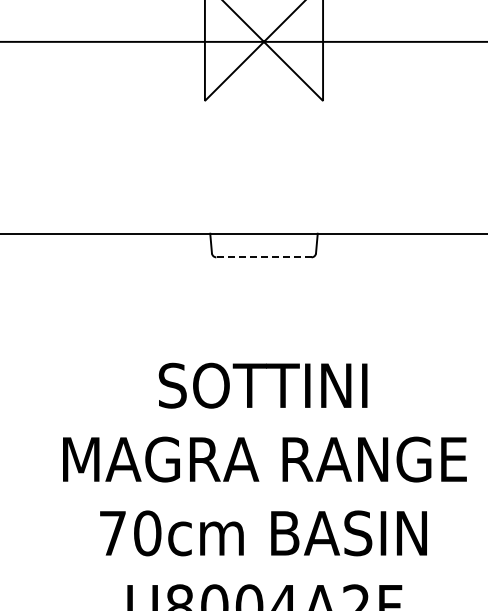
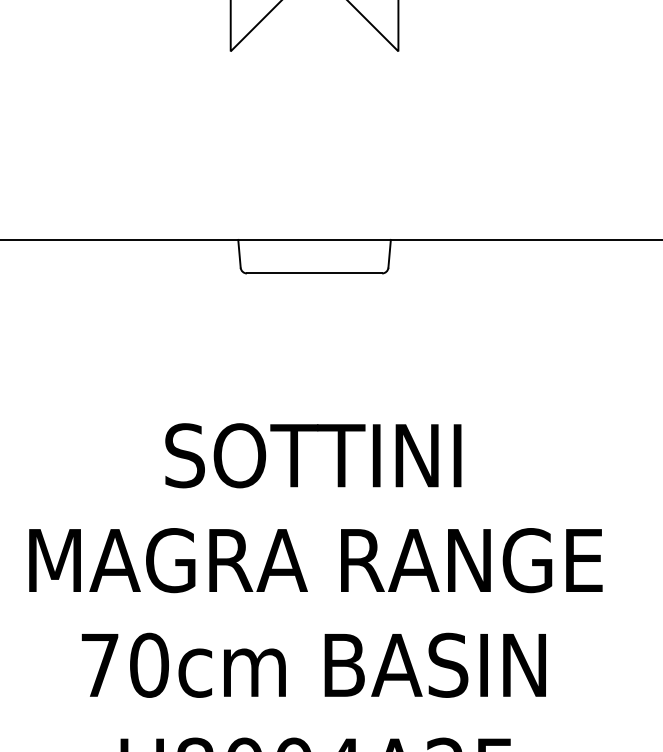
line: (263, 257) -> (313, 273), dashed -> solid

